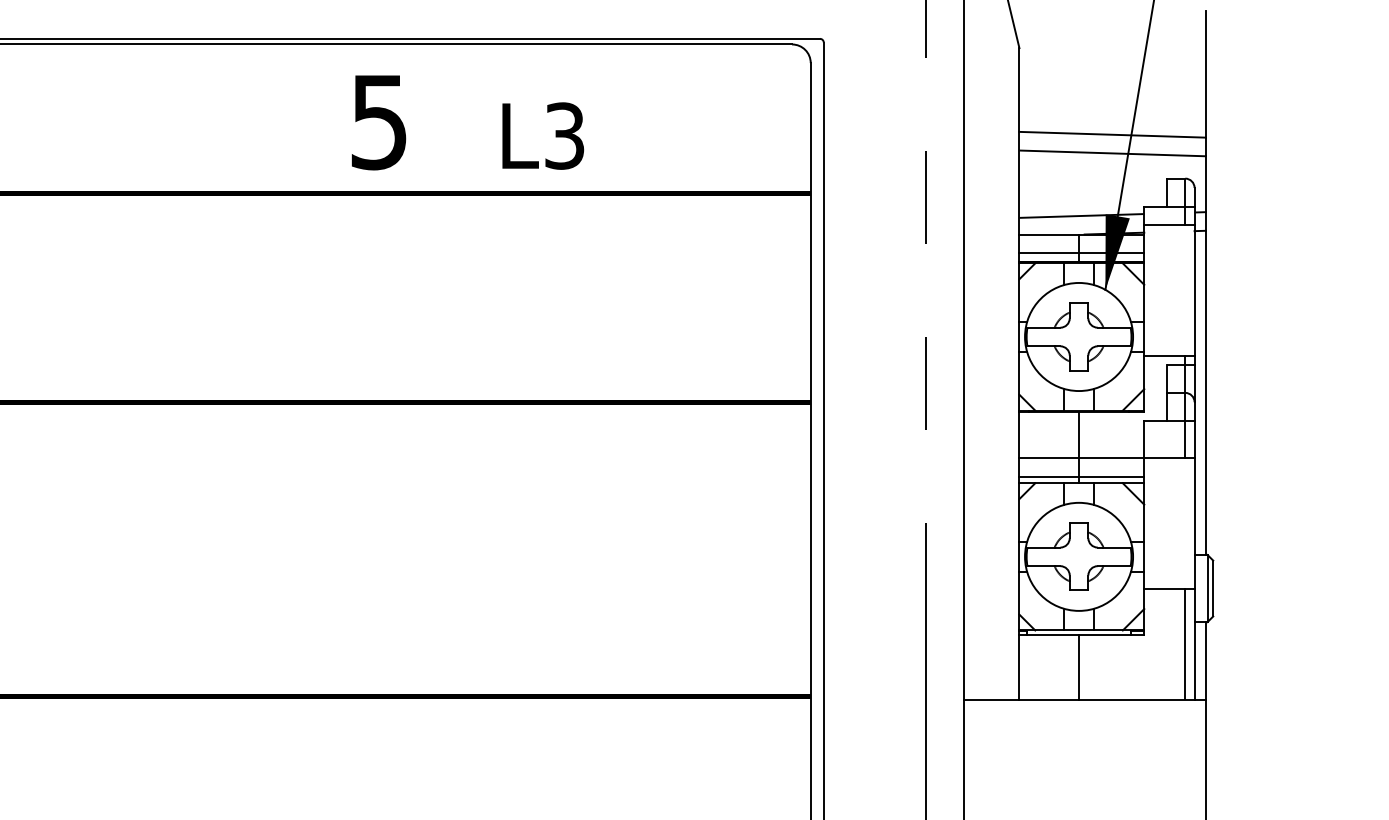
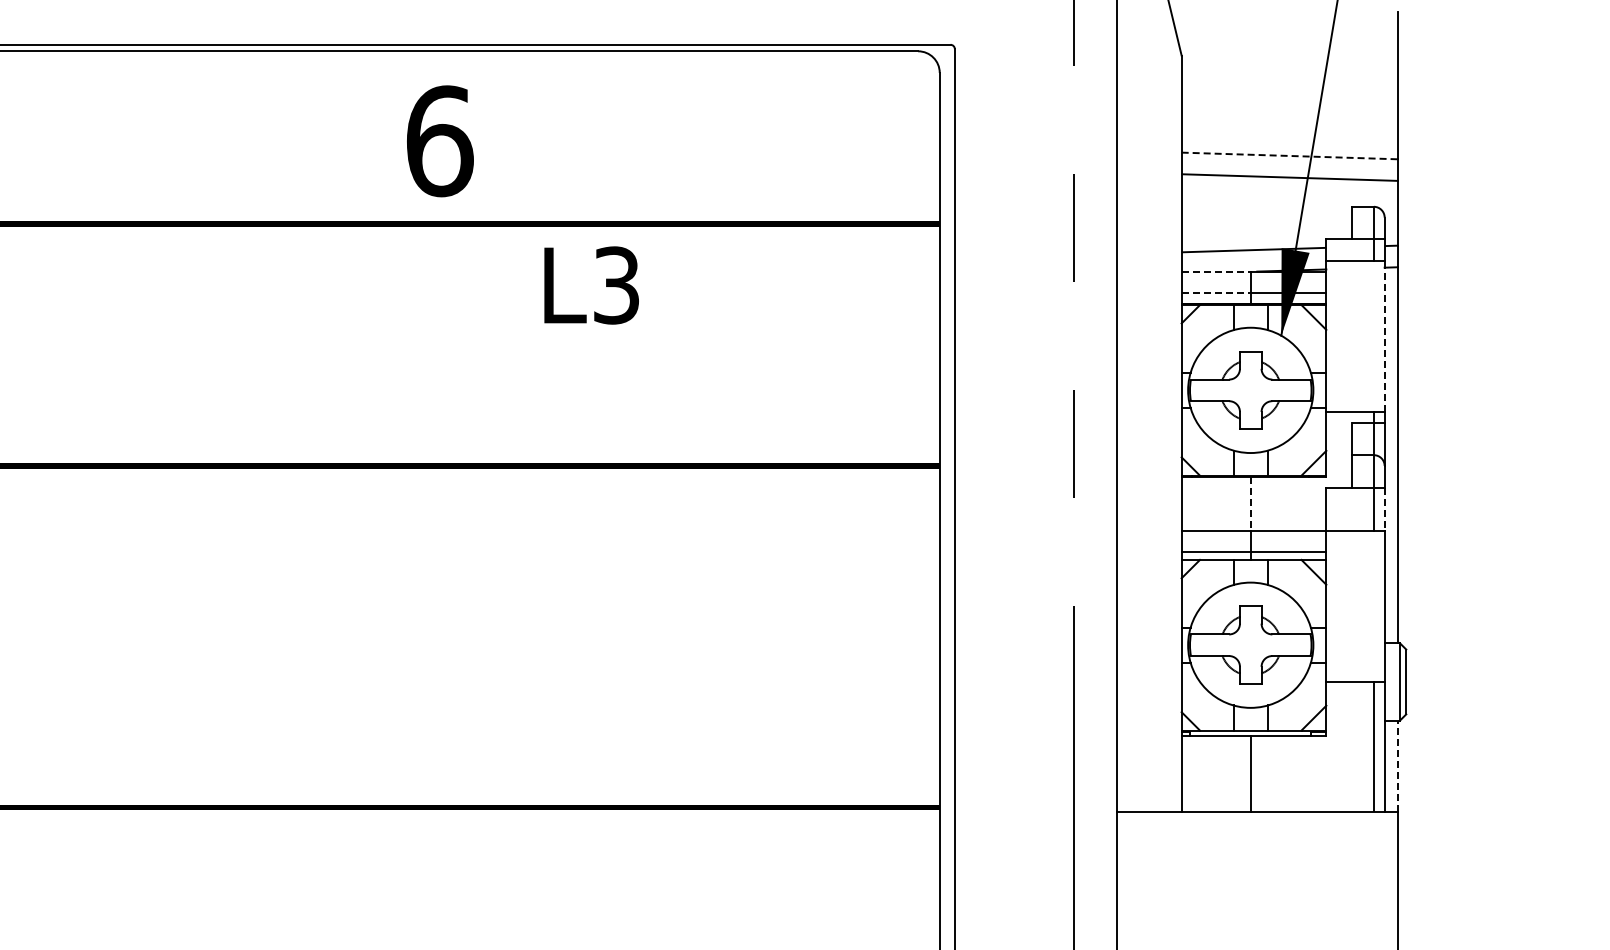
text: (380, 122) -> (440, 141), 5 -> 6
line: (1113, 134) -> (1290, 155), solid -> dashed
text: (543, 136) -> (591, 285), moved
line: (1049, 234) -> (1216, 271), solid -> dashed
line: (1049, 253) -> (1216, 293), solid -> dashed
line: (1194, 290) -> (1384, 336), solid -> dashed
line: (1078, 434) -> (1250, 503), solid -> dashed
line: (1194, 439) -> (1384, 509), solid -> dashed
line: (1205, 660) -> (1397, 765), solid -> dashed

